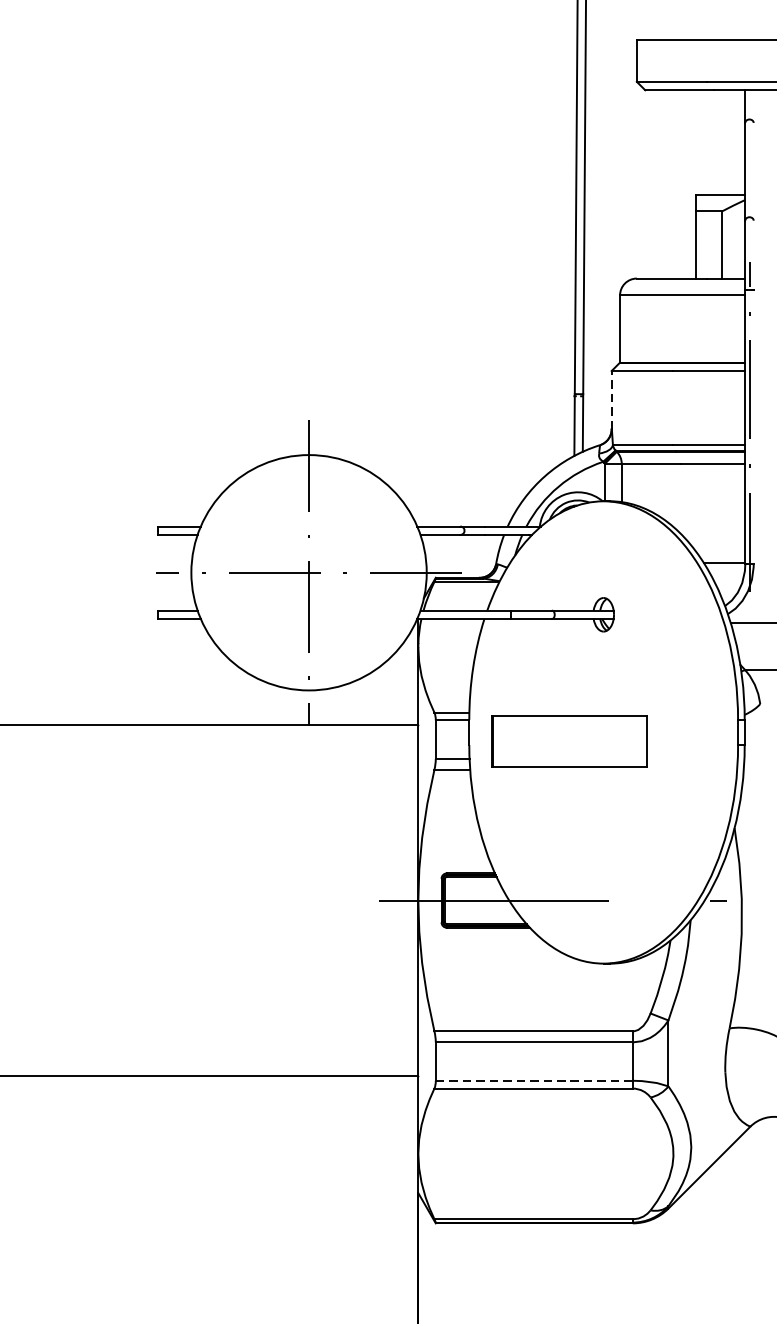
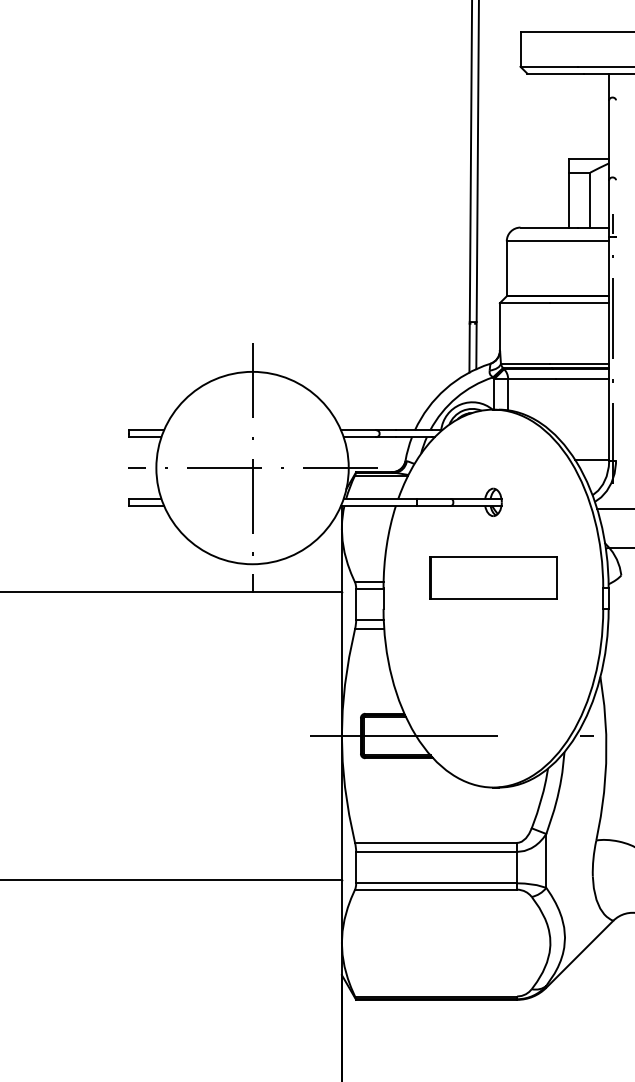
line: (611, 399) -> (499, 326), dashed -> solid
part: (569, 740) -> (493, 577), moved
line: (534, 1081) -> (436, 883), dashed -> solid

